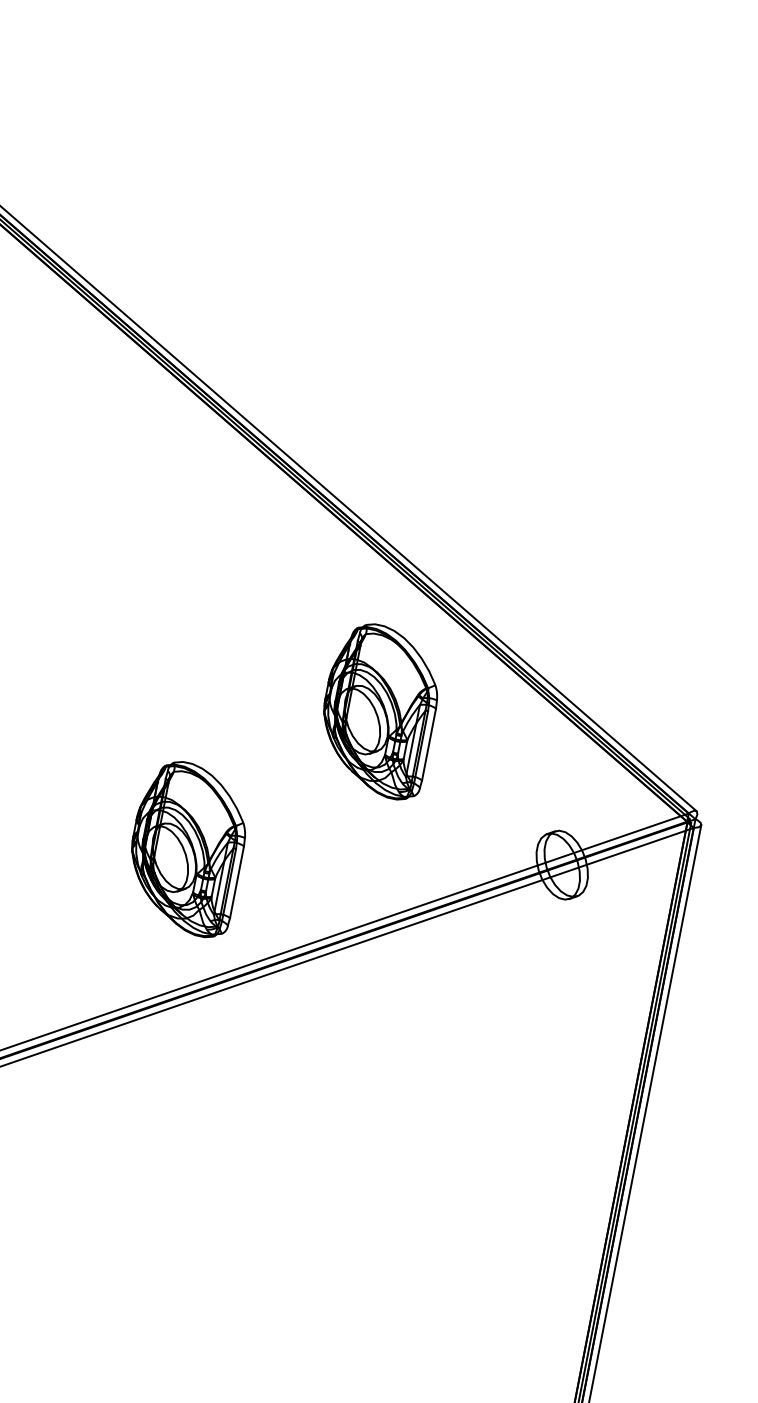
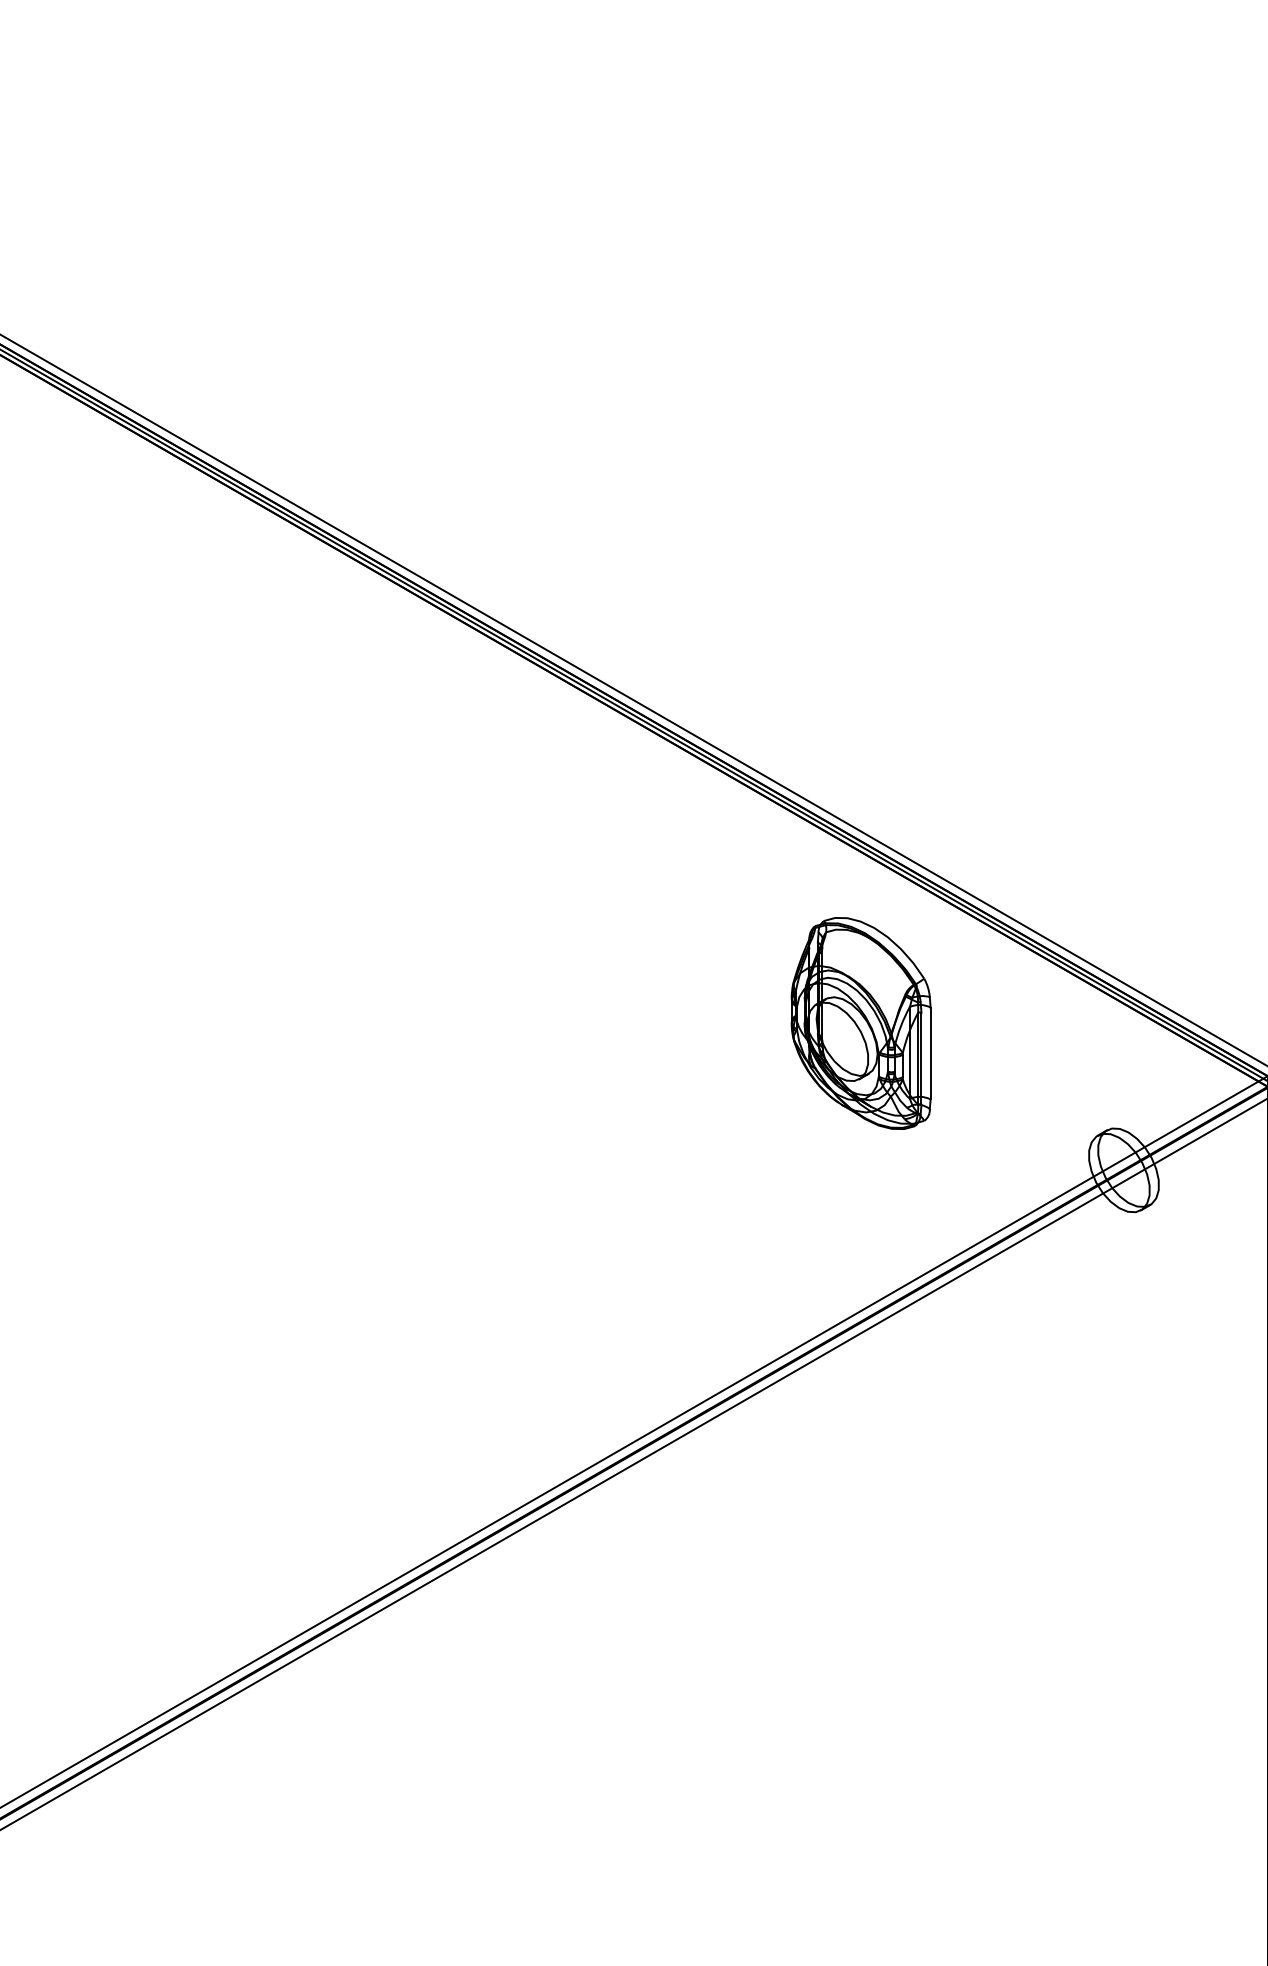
part: (186, 848) -> (656, 1239), removed

